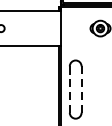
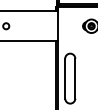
line: (70, 89) -> (65, 78), dashed -> solid
line: (81, 89) -> (75, 78), dashed -> solid

